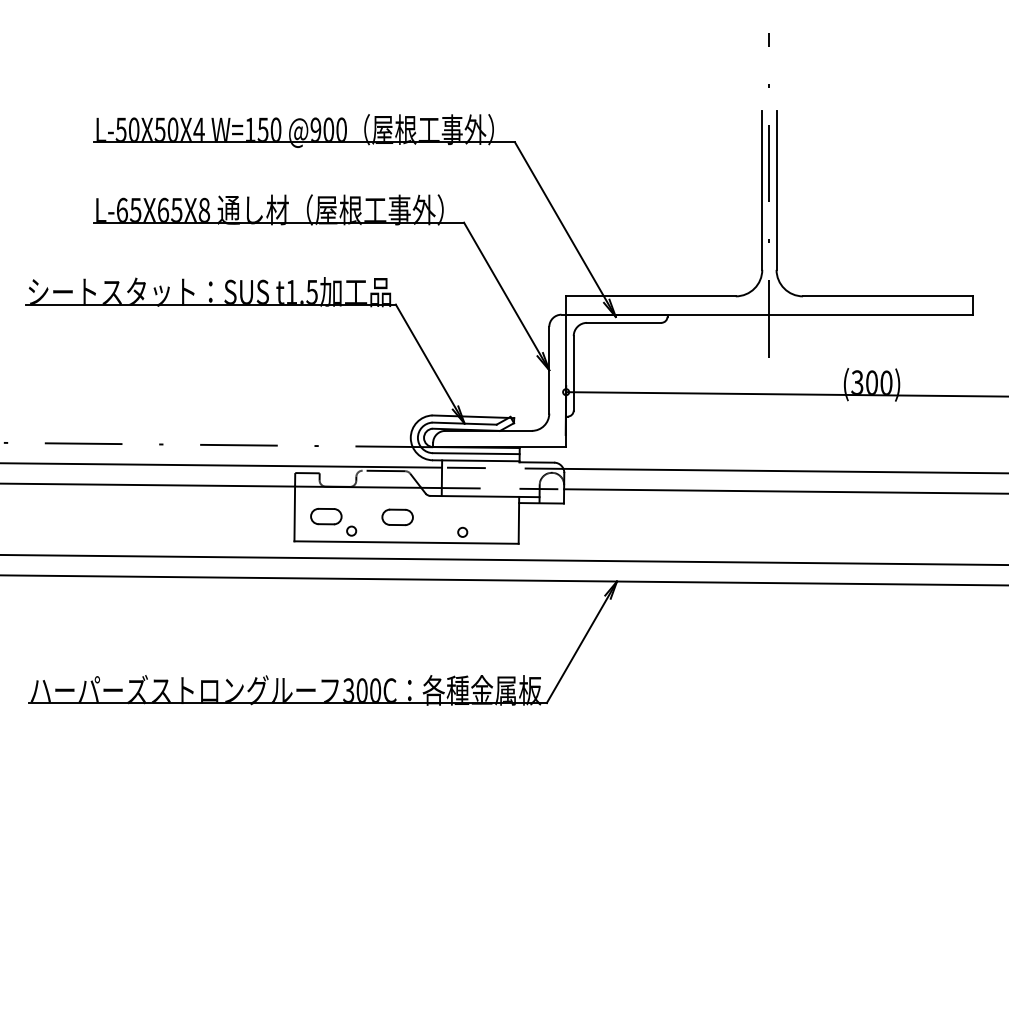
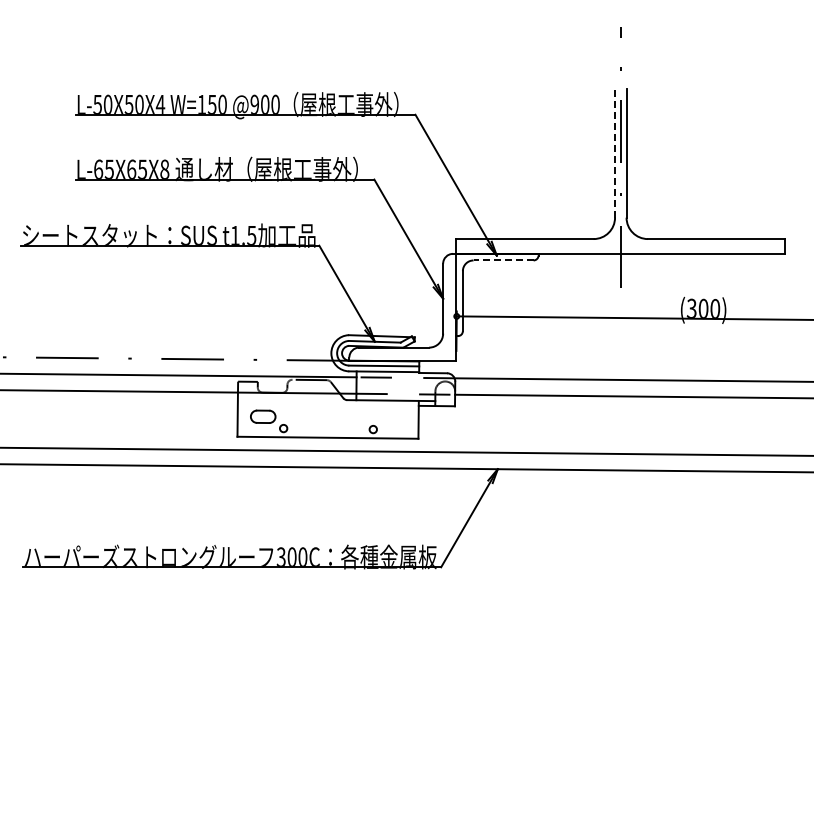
line: (762, 190) -> (615, 153), solid -> dashed
line: (624, 322) -> (503, 260), solid -> dashed
part: (397, 517) -> (320, 417), removed

